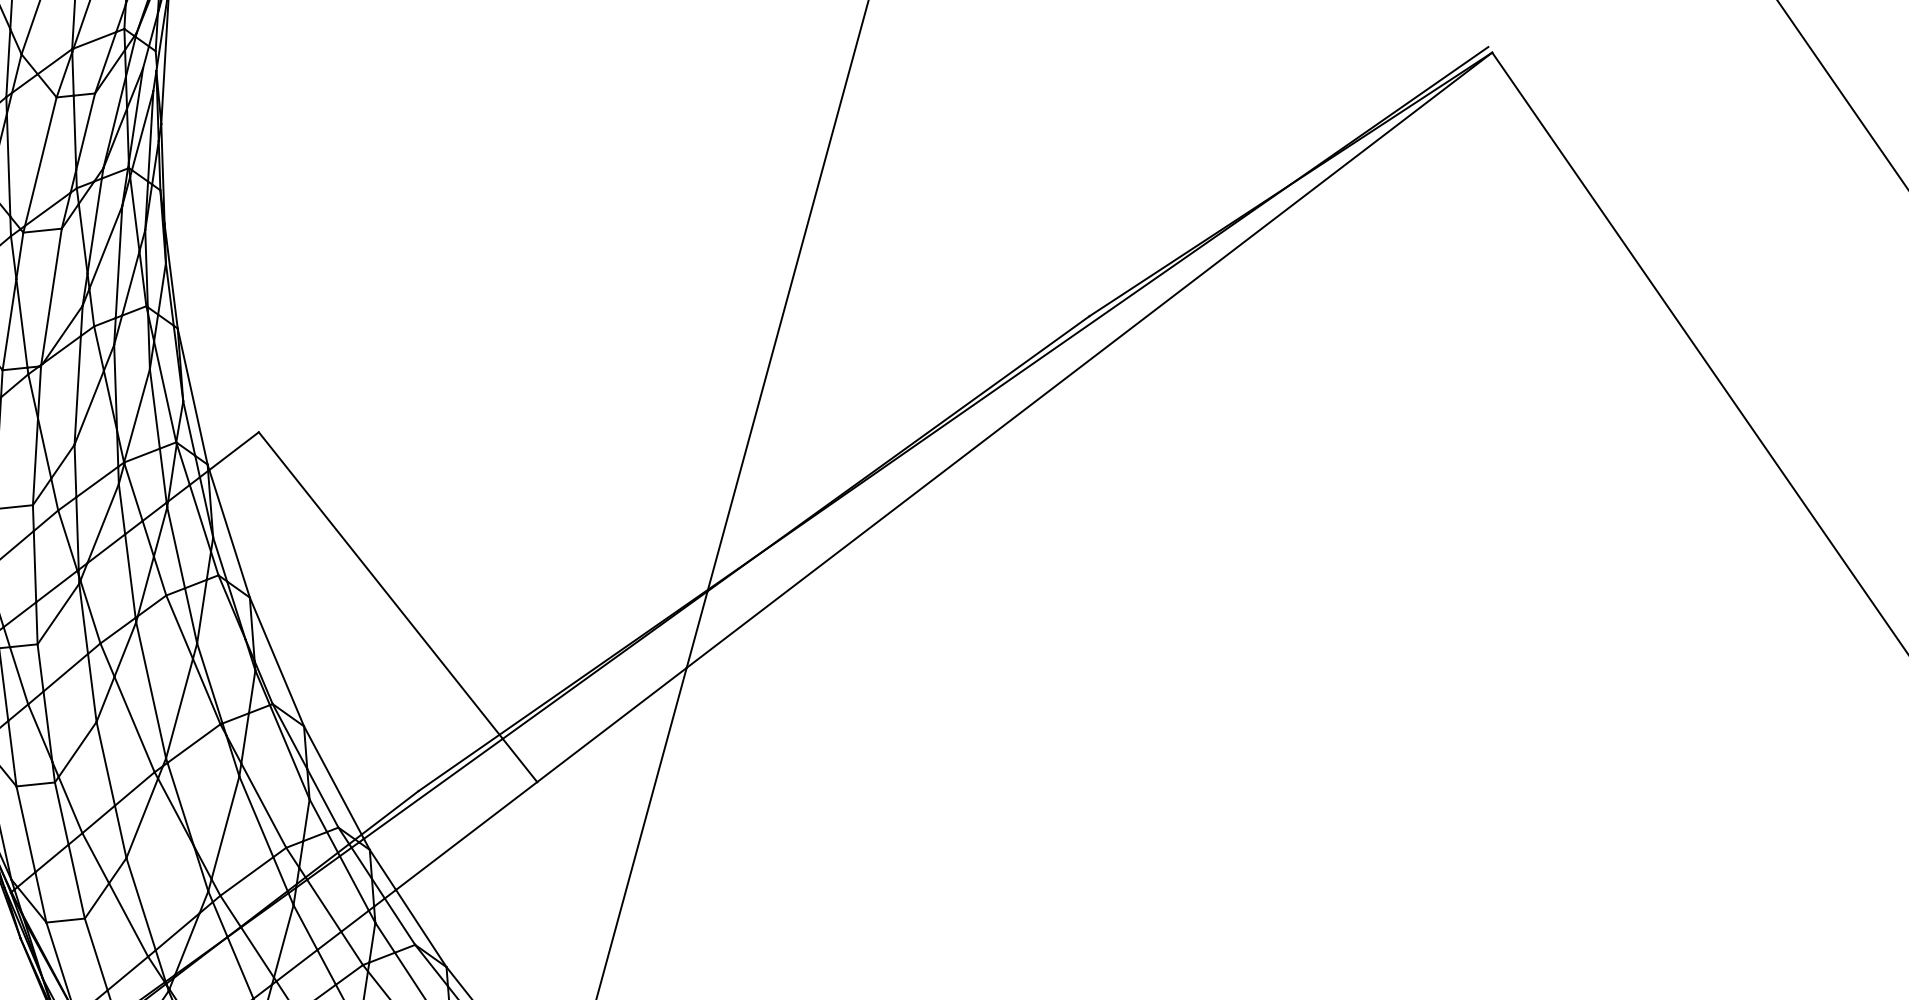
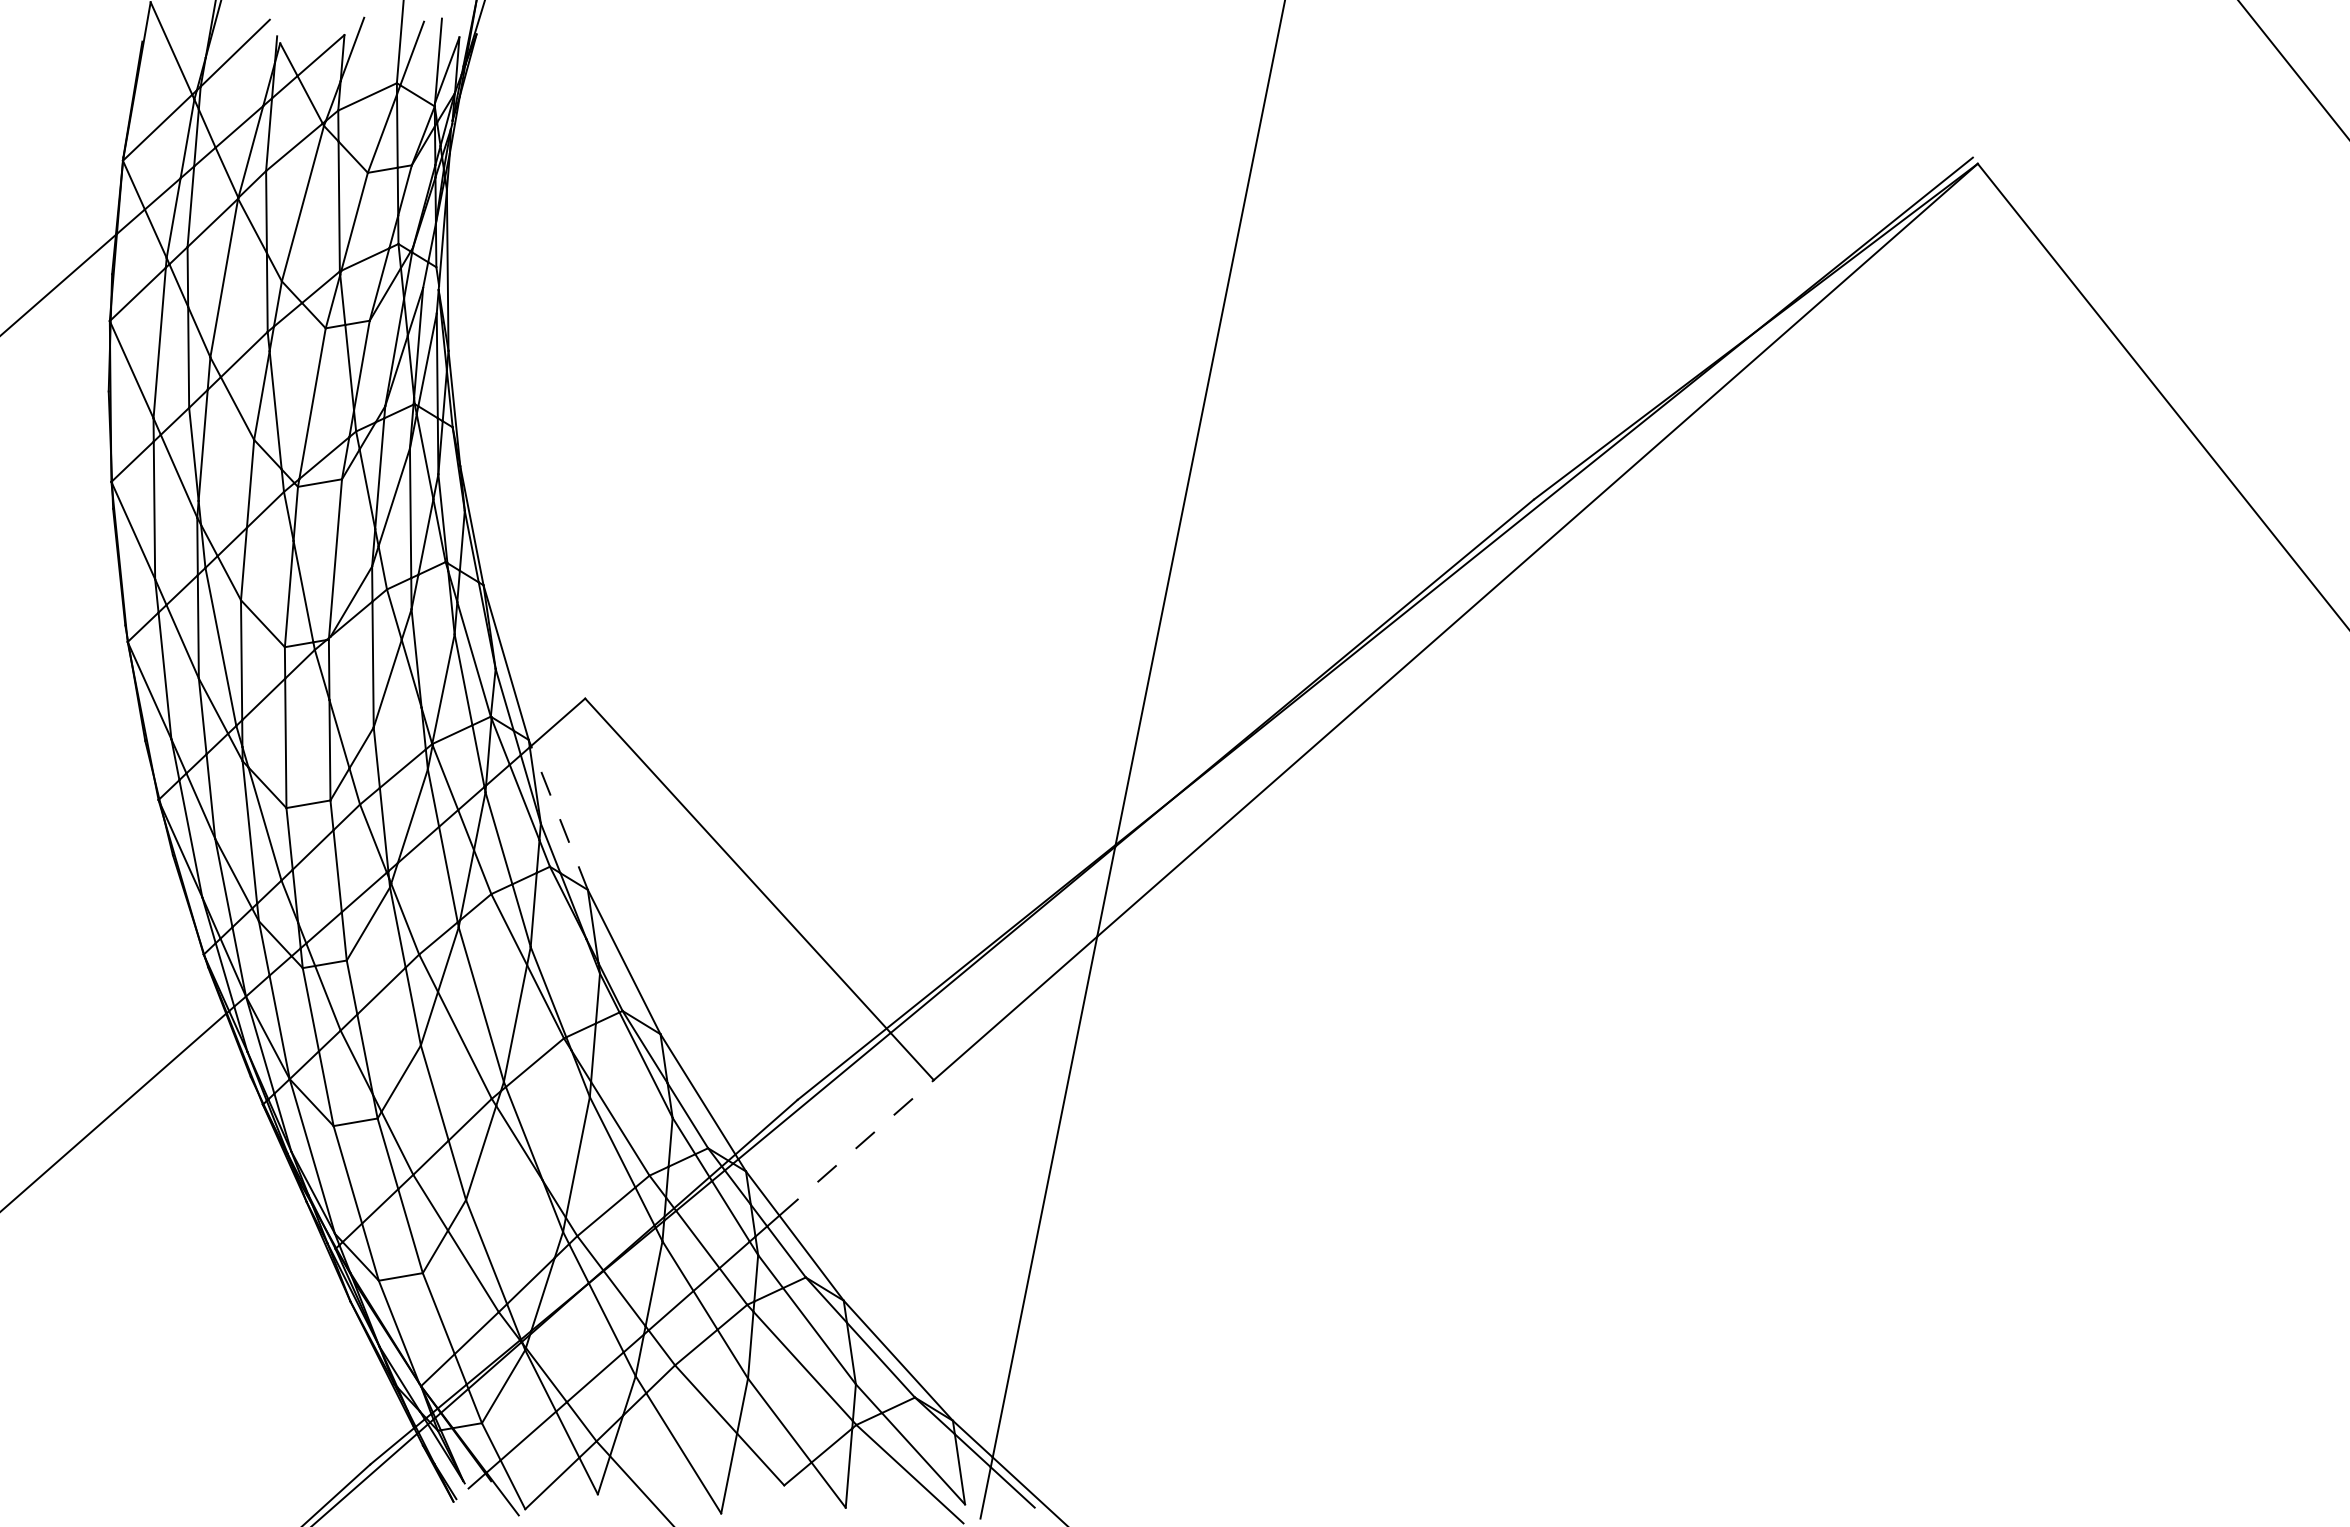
line: (229, 533) -> (559, 817), solid -> dashed
line: (466, 835) -> (856, 1147), solid -> dashed

